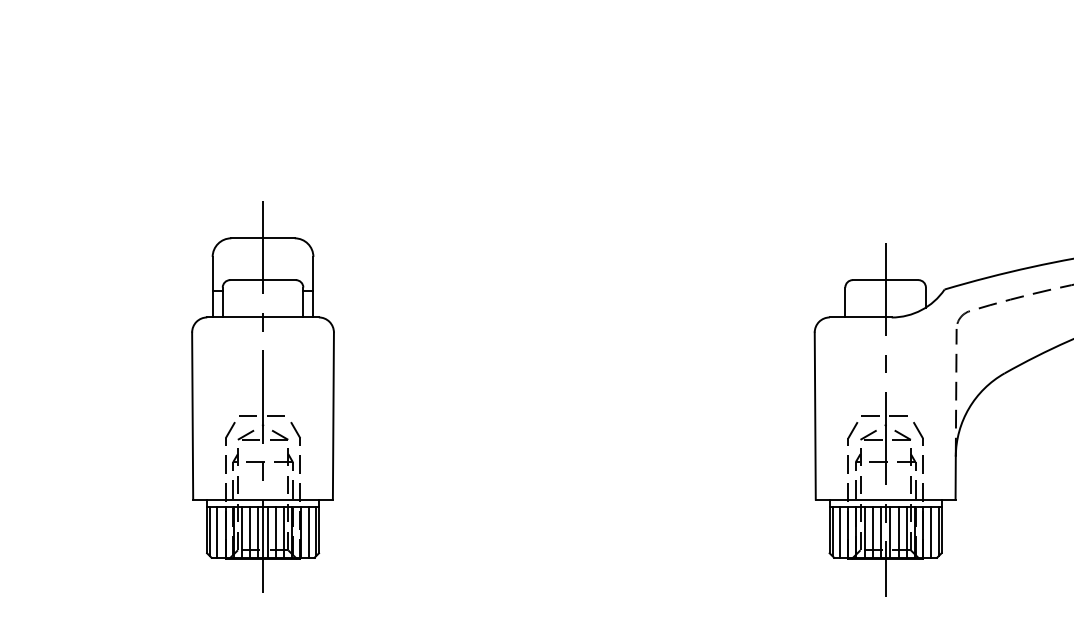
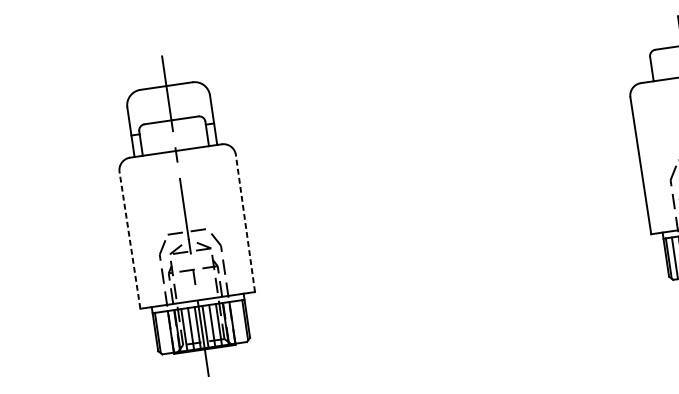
line: (192, 415) -> (129, 239), solid -> dashed
line: (333, 415) -> (245, 223), solid -> dashed
line: (217, 532) -> (164, 332), removed
line: (308, 532) -> (238, 322), removed

